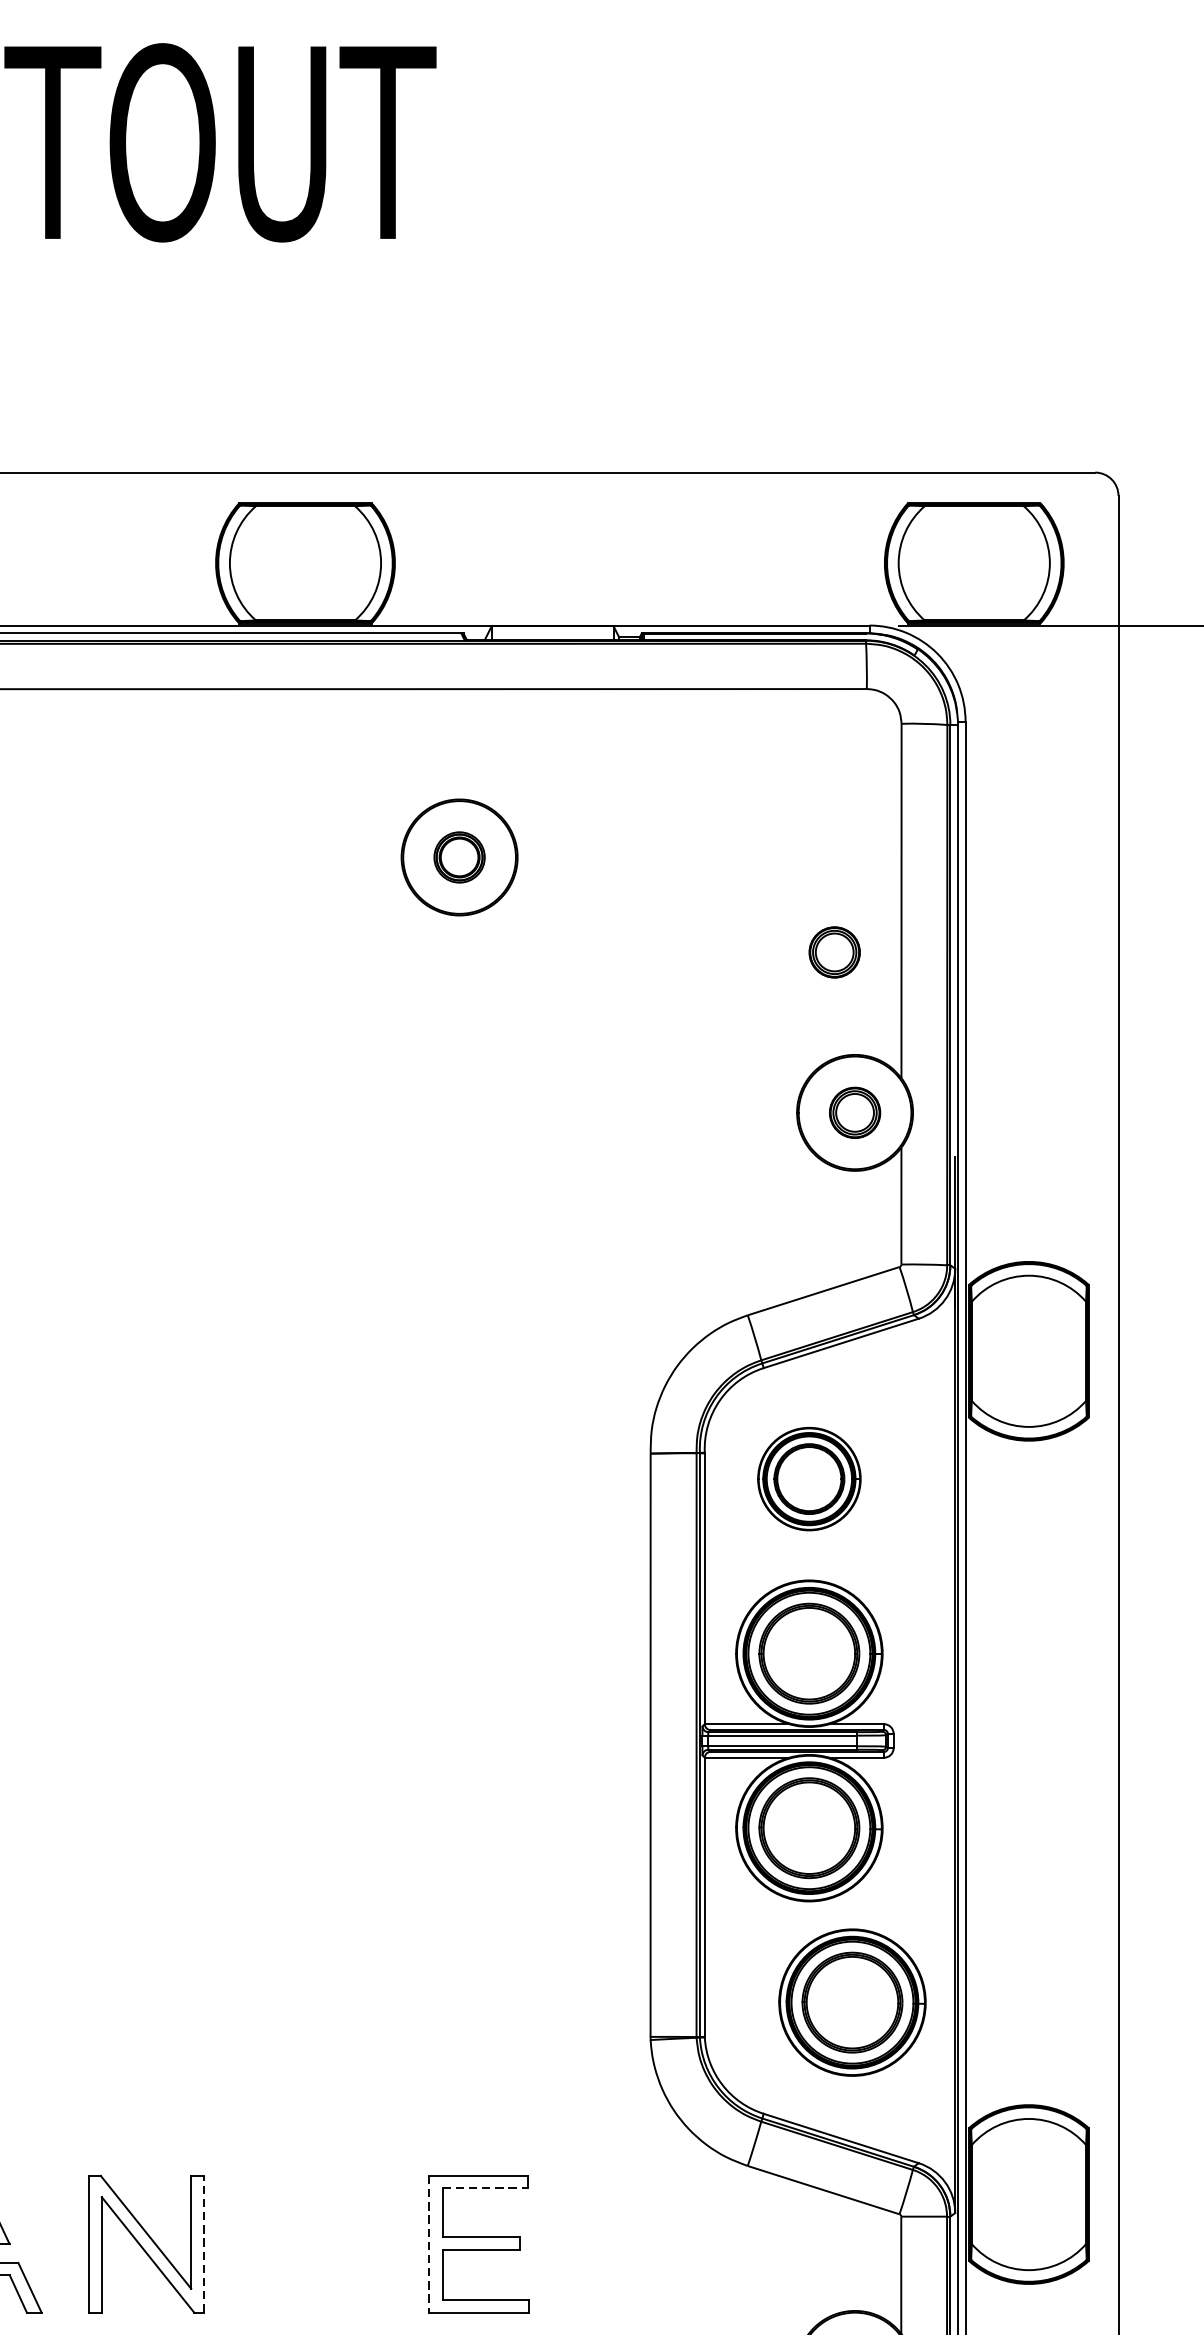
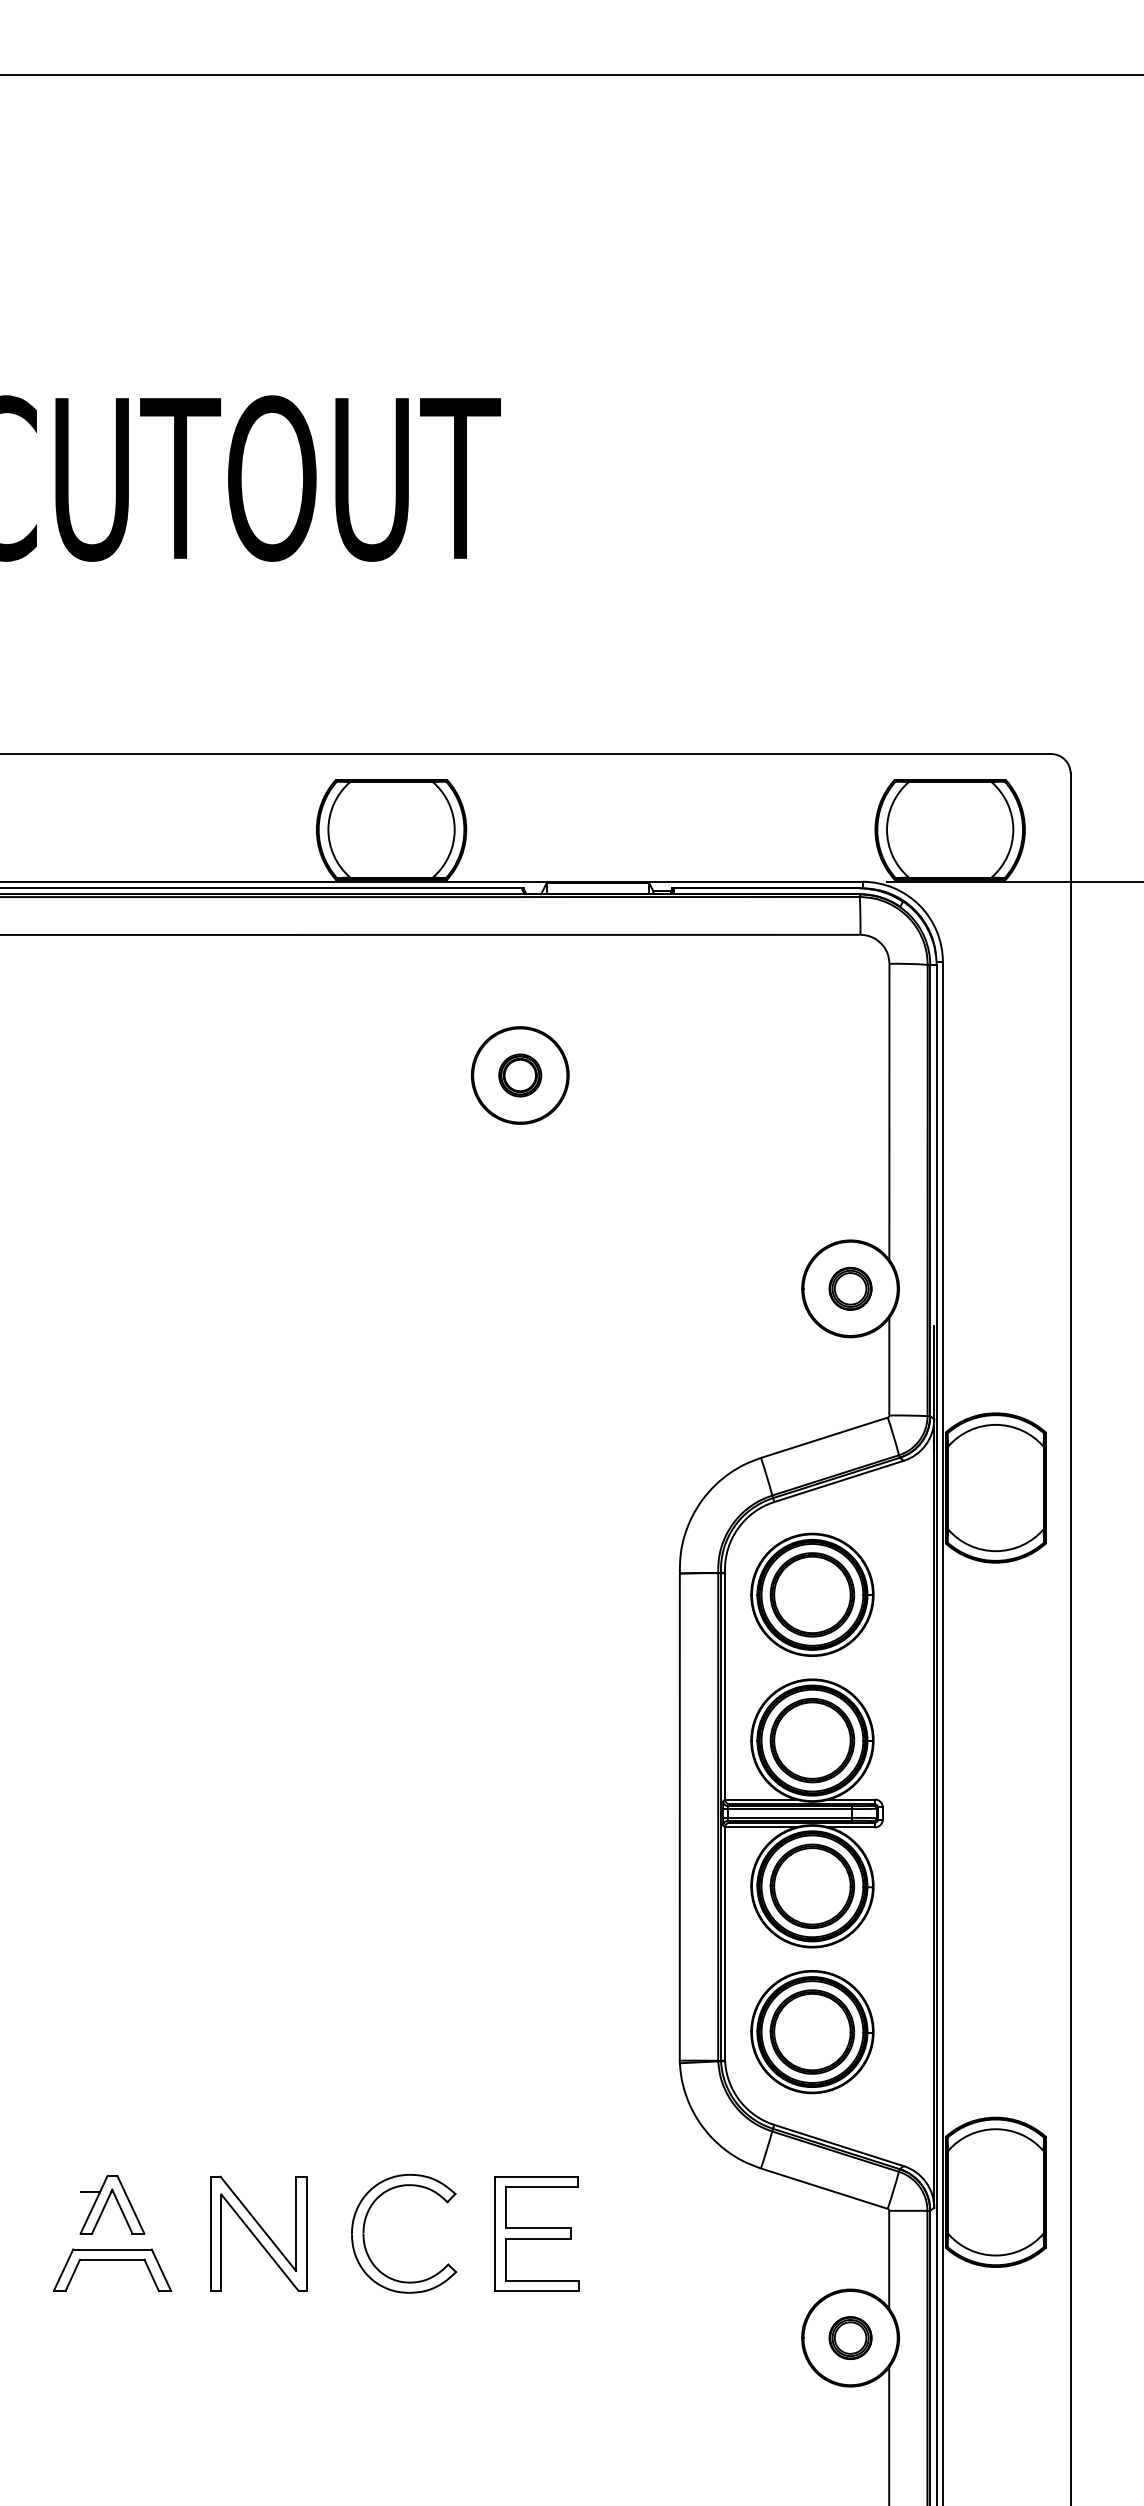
part: (834, 952) -> (833, 1154), removed
part: (809, 1478) -> (812, 1594), size x1.43
part: (852, 2003) -> (812, 2032), moved
line: (485, 2188) -> (541, 2187), dashed -> solid
line: (204, 2243) -> (307, 2233), dashed -> solid
part: (273, 2243) -> (364, 2233), added
line: (428, 2245) -> (494, 2234), dashed -> solid

